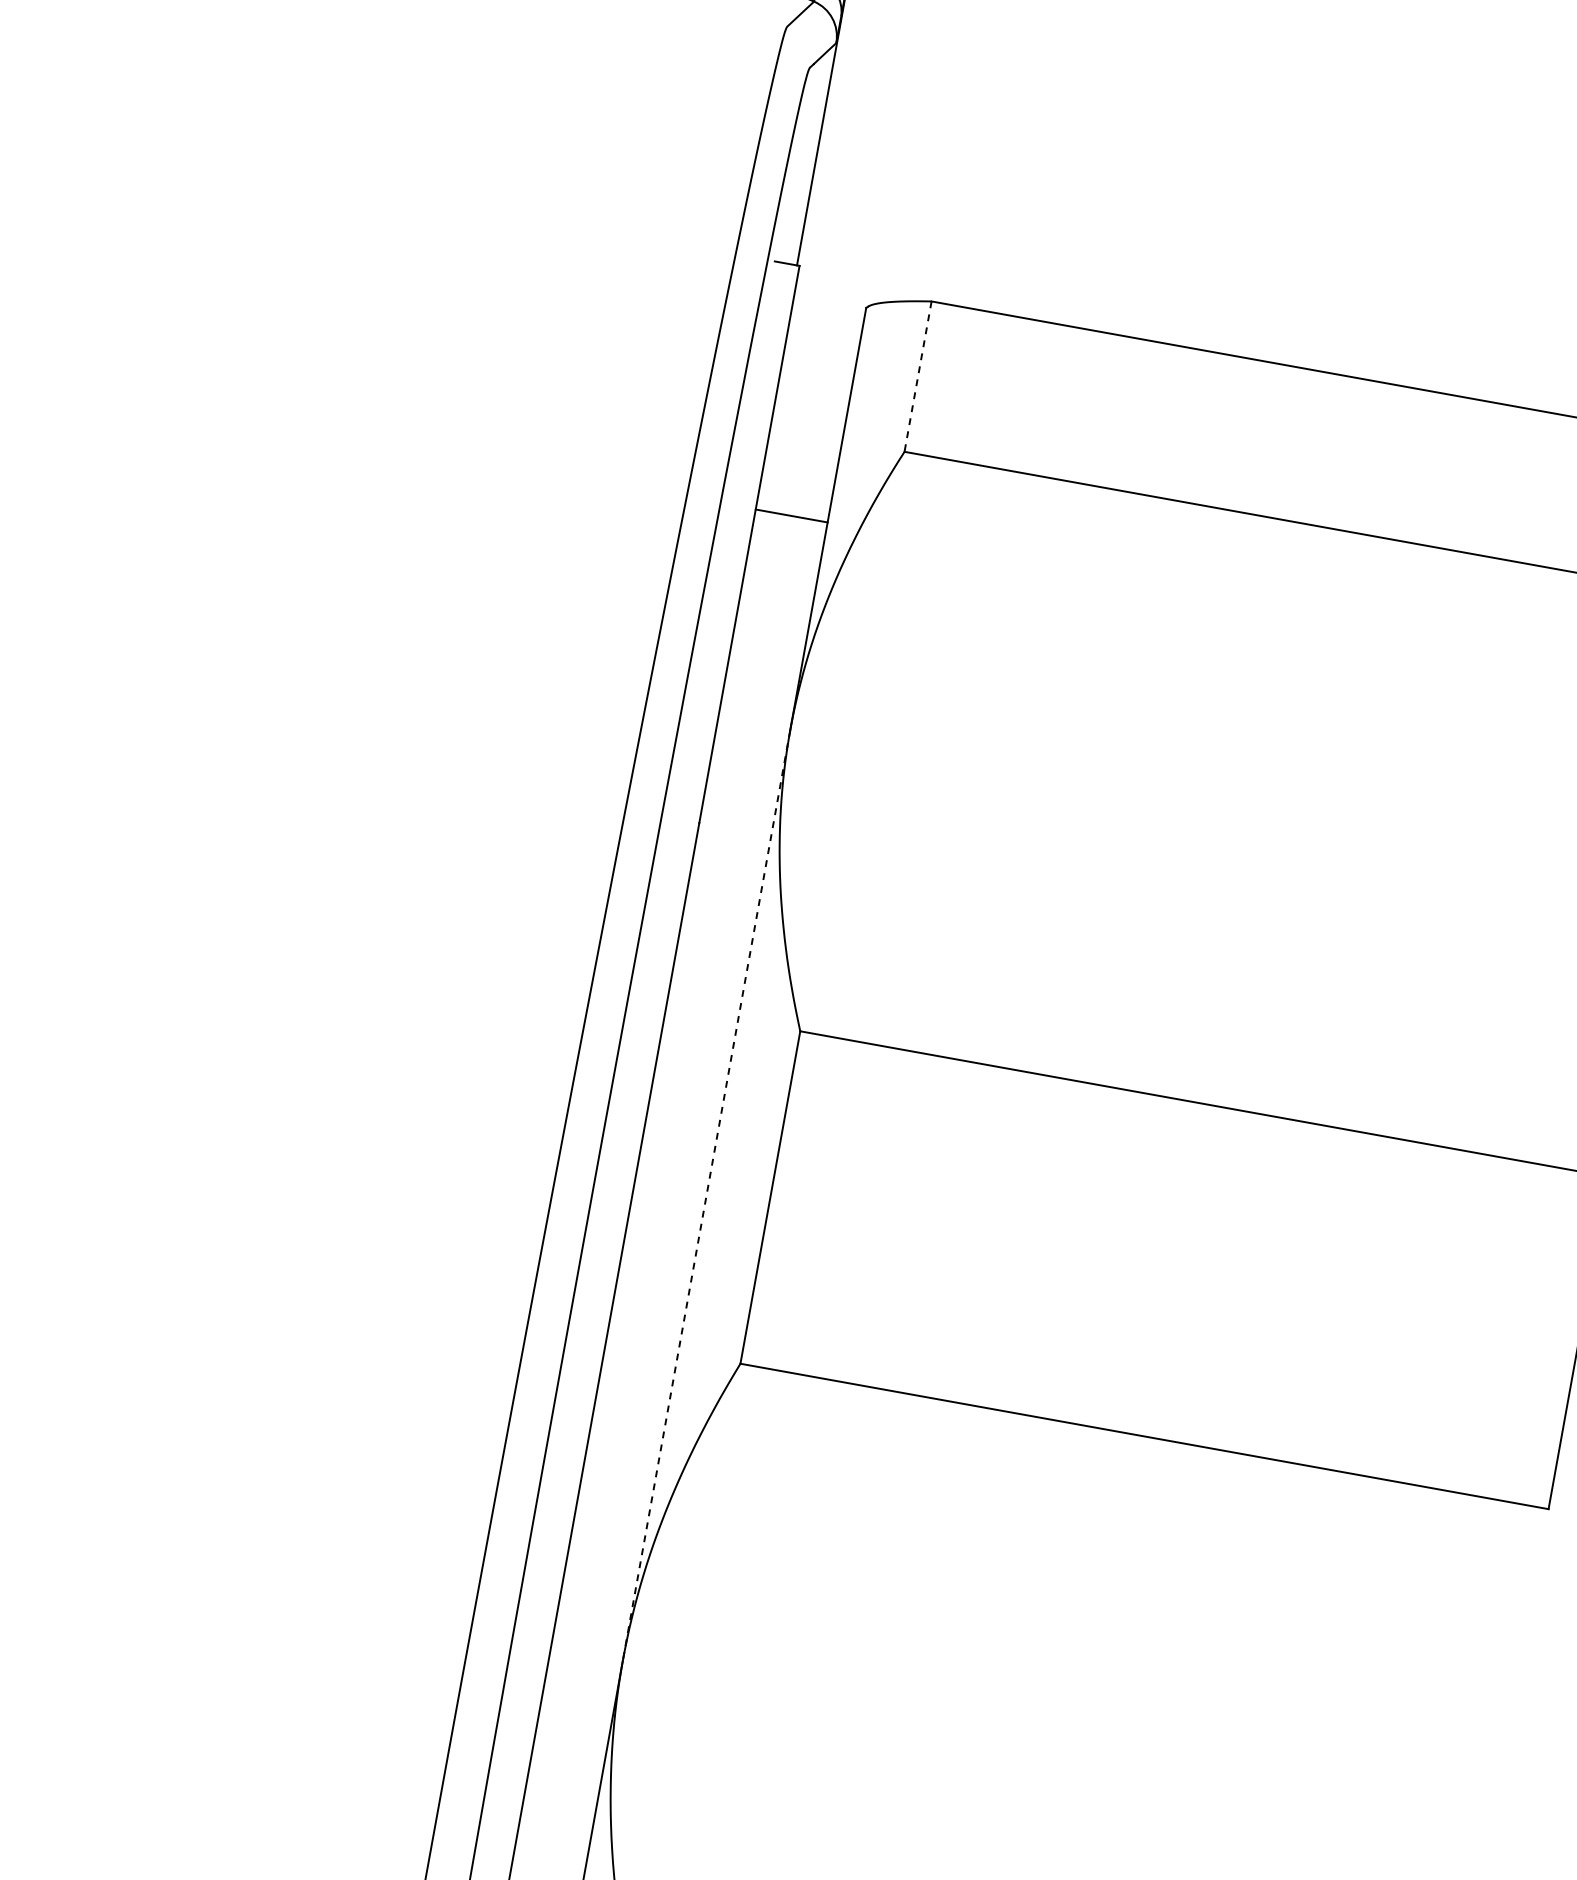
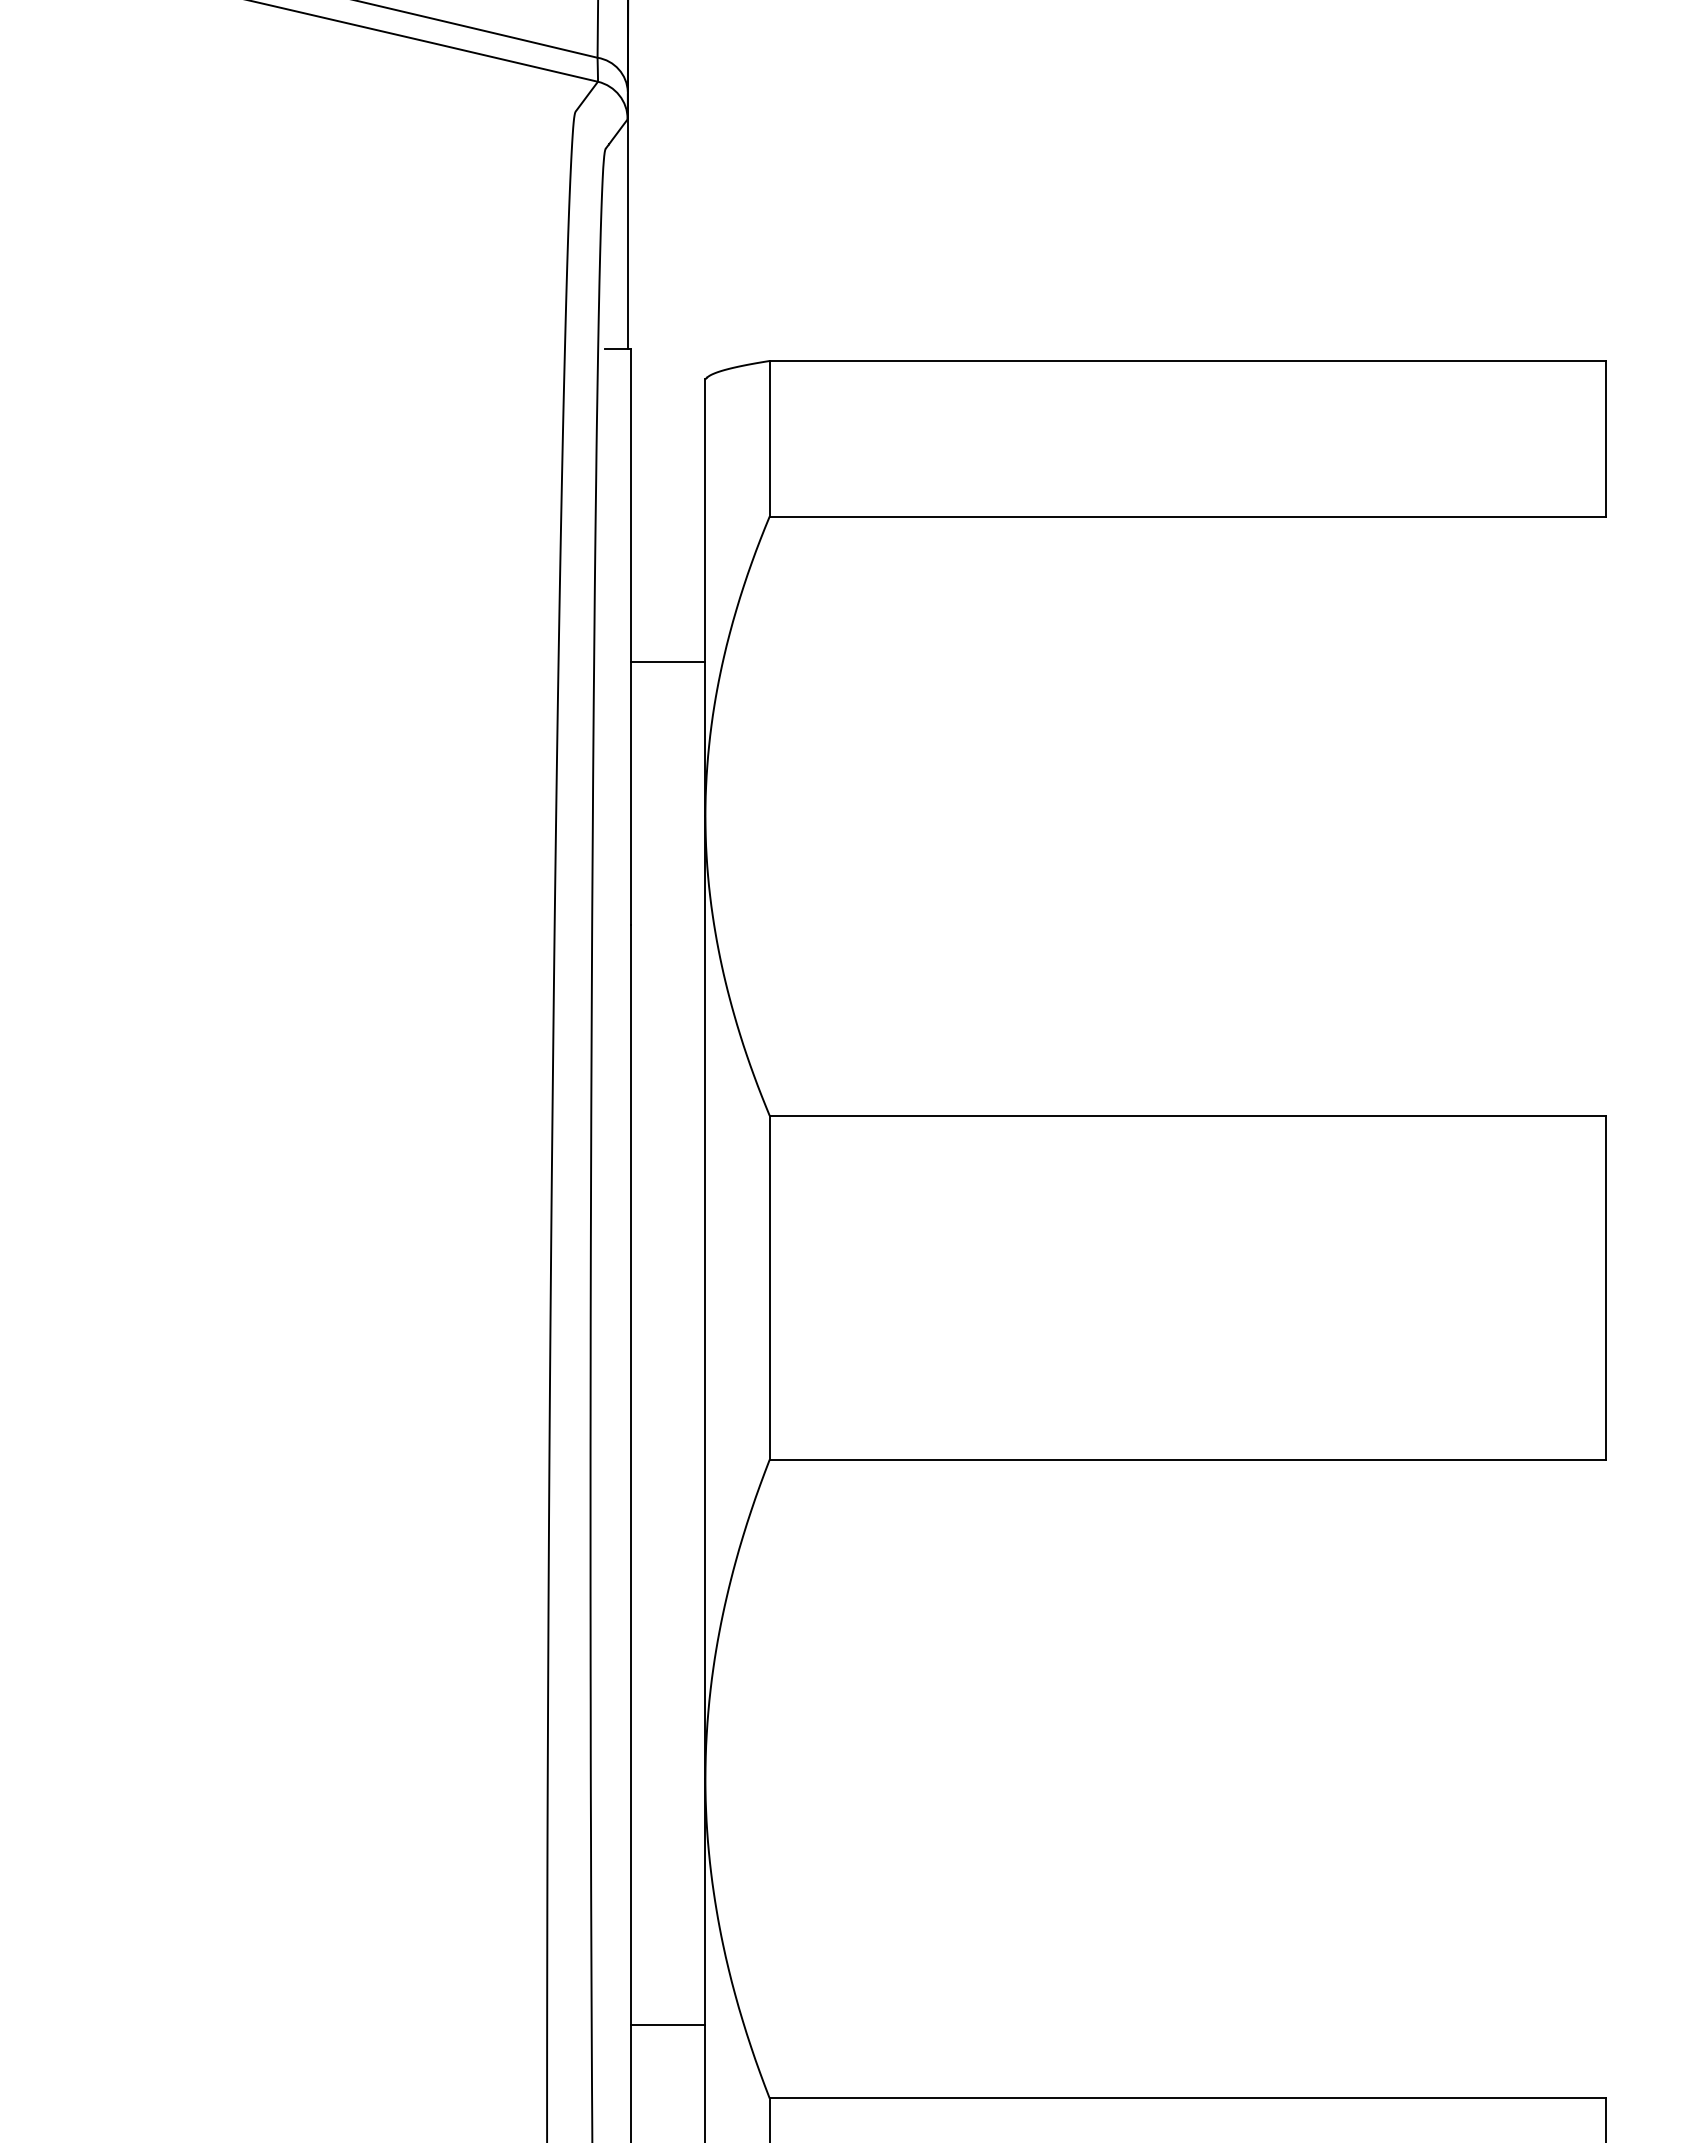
line: (917, 376) -> (769, 438), dashed -> solid
line: (791, 516) -> (668, 662), moved
line: (706, 1196) -> (705, 1298), dashed -> solid

